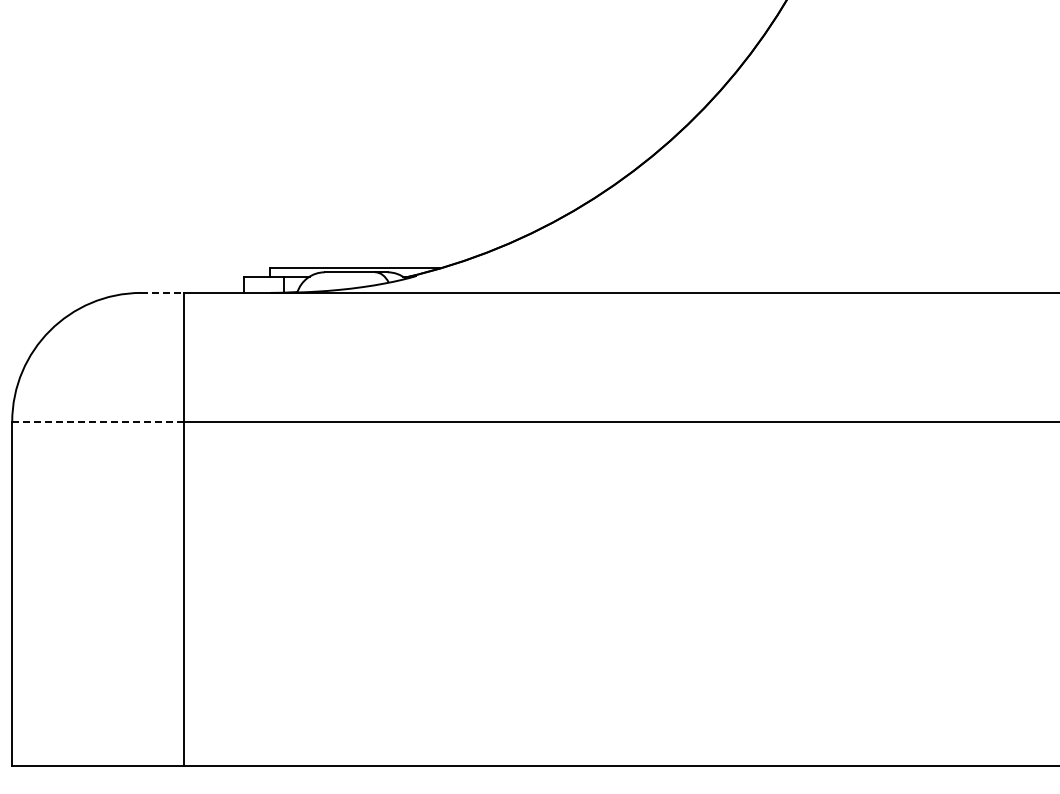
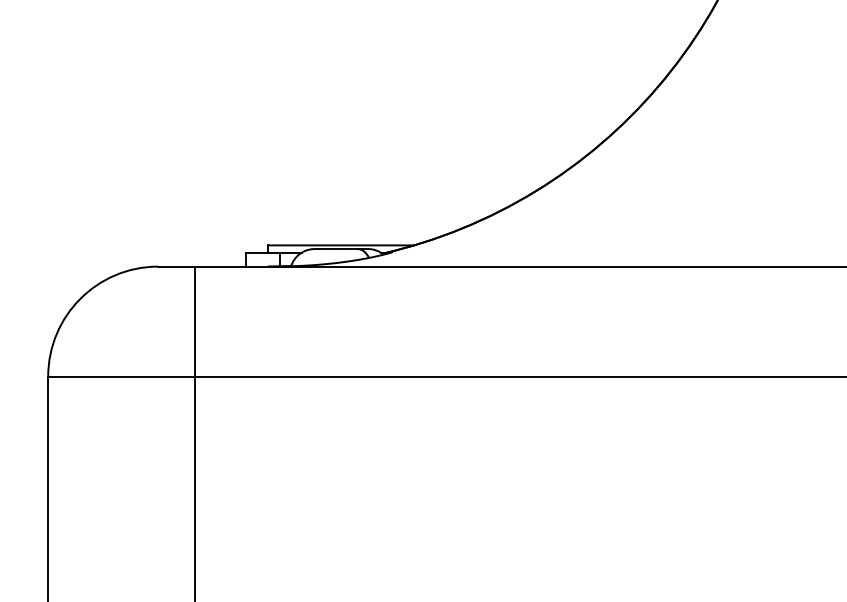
line: (162, 292) -> (176, 266), dashed -> solid
line: (97, 421) -> (120, 376), dashed -> solid

